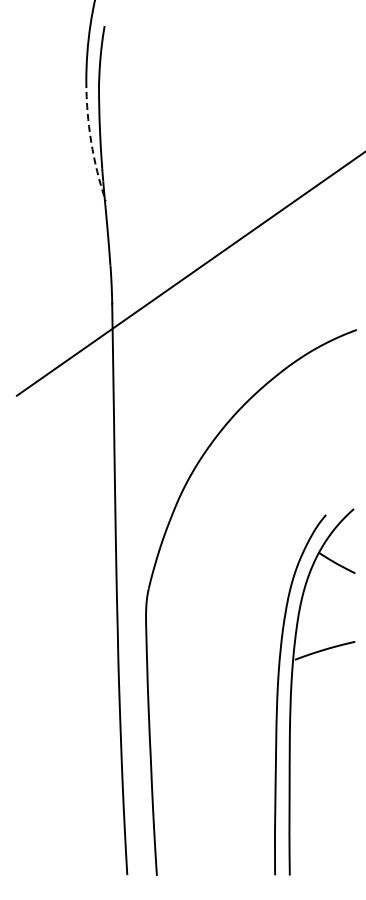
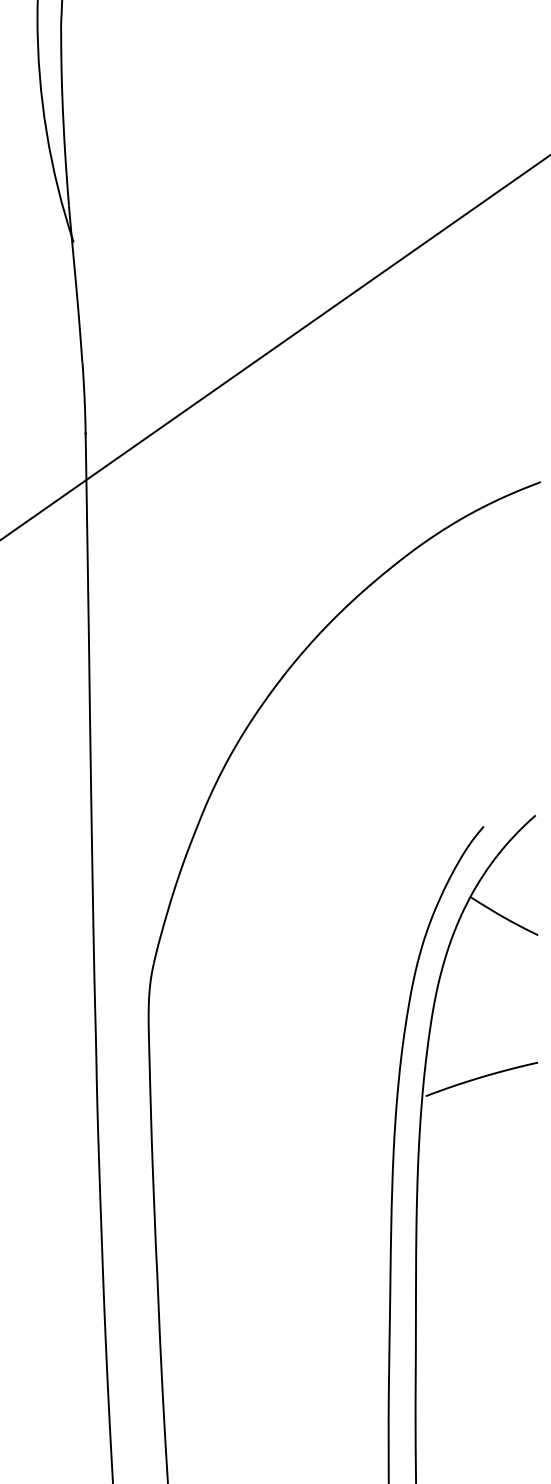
arc: (91, 141) -> (47, 131), dashed -> solid

